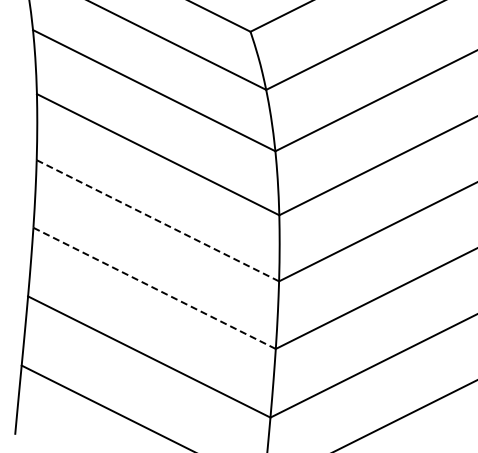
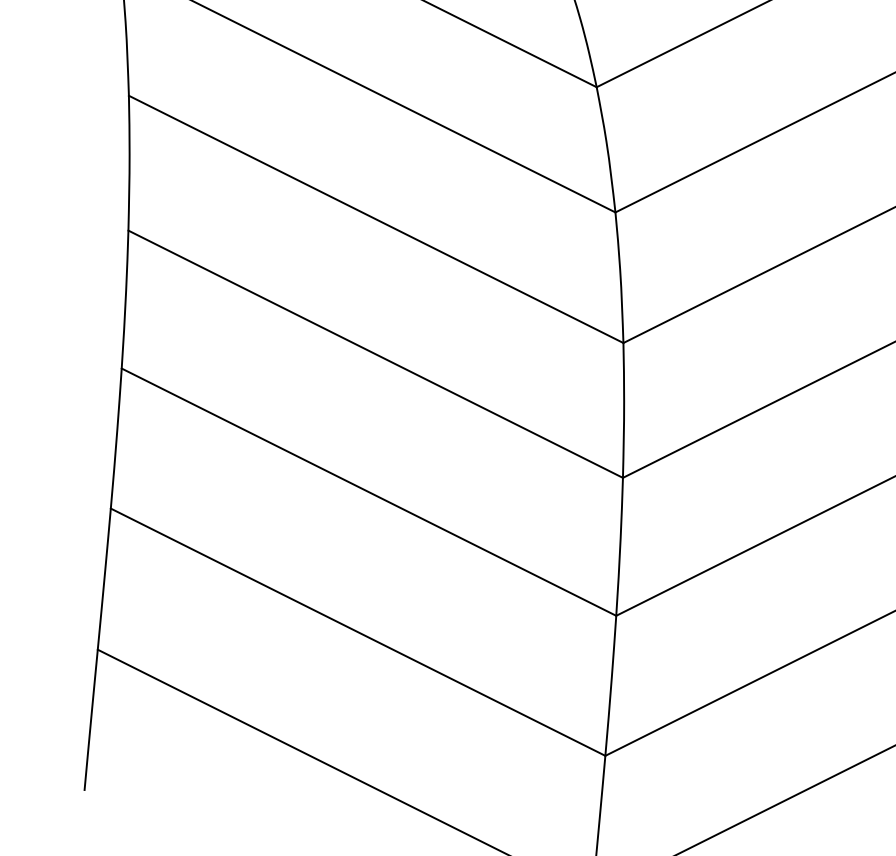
line: (158, 220) -> (376, 353), dashed -> solid
line: (155, 288) -> (370, 492), dashed -> solid

